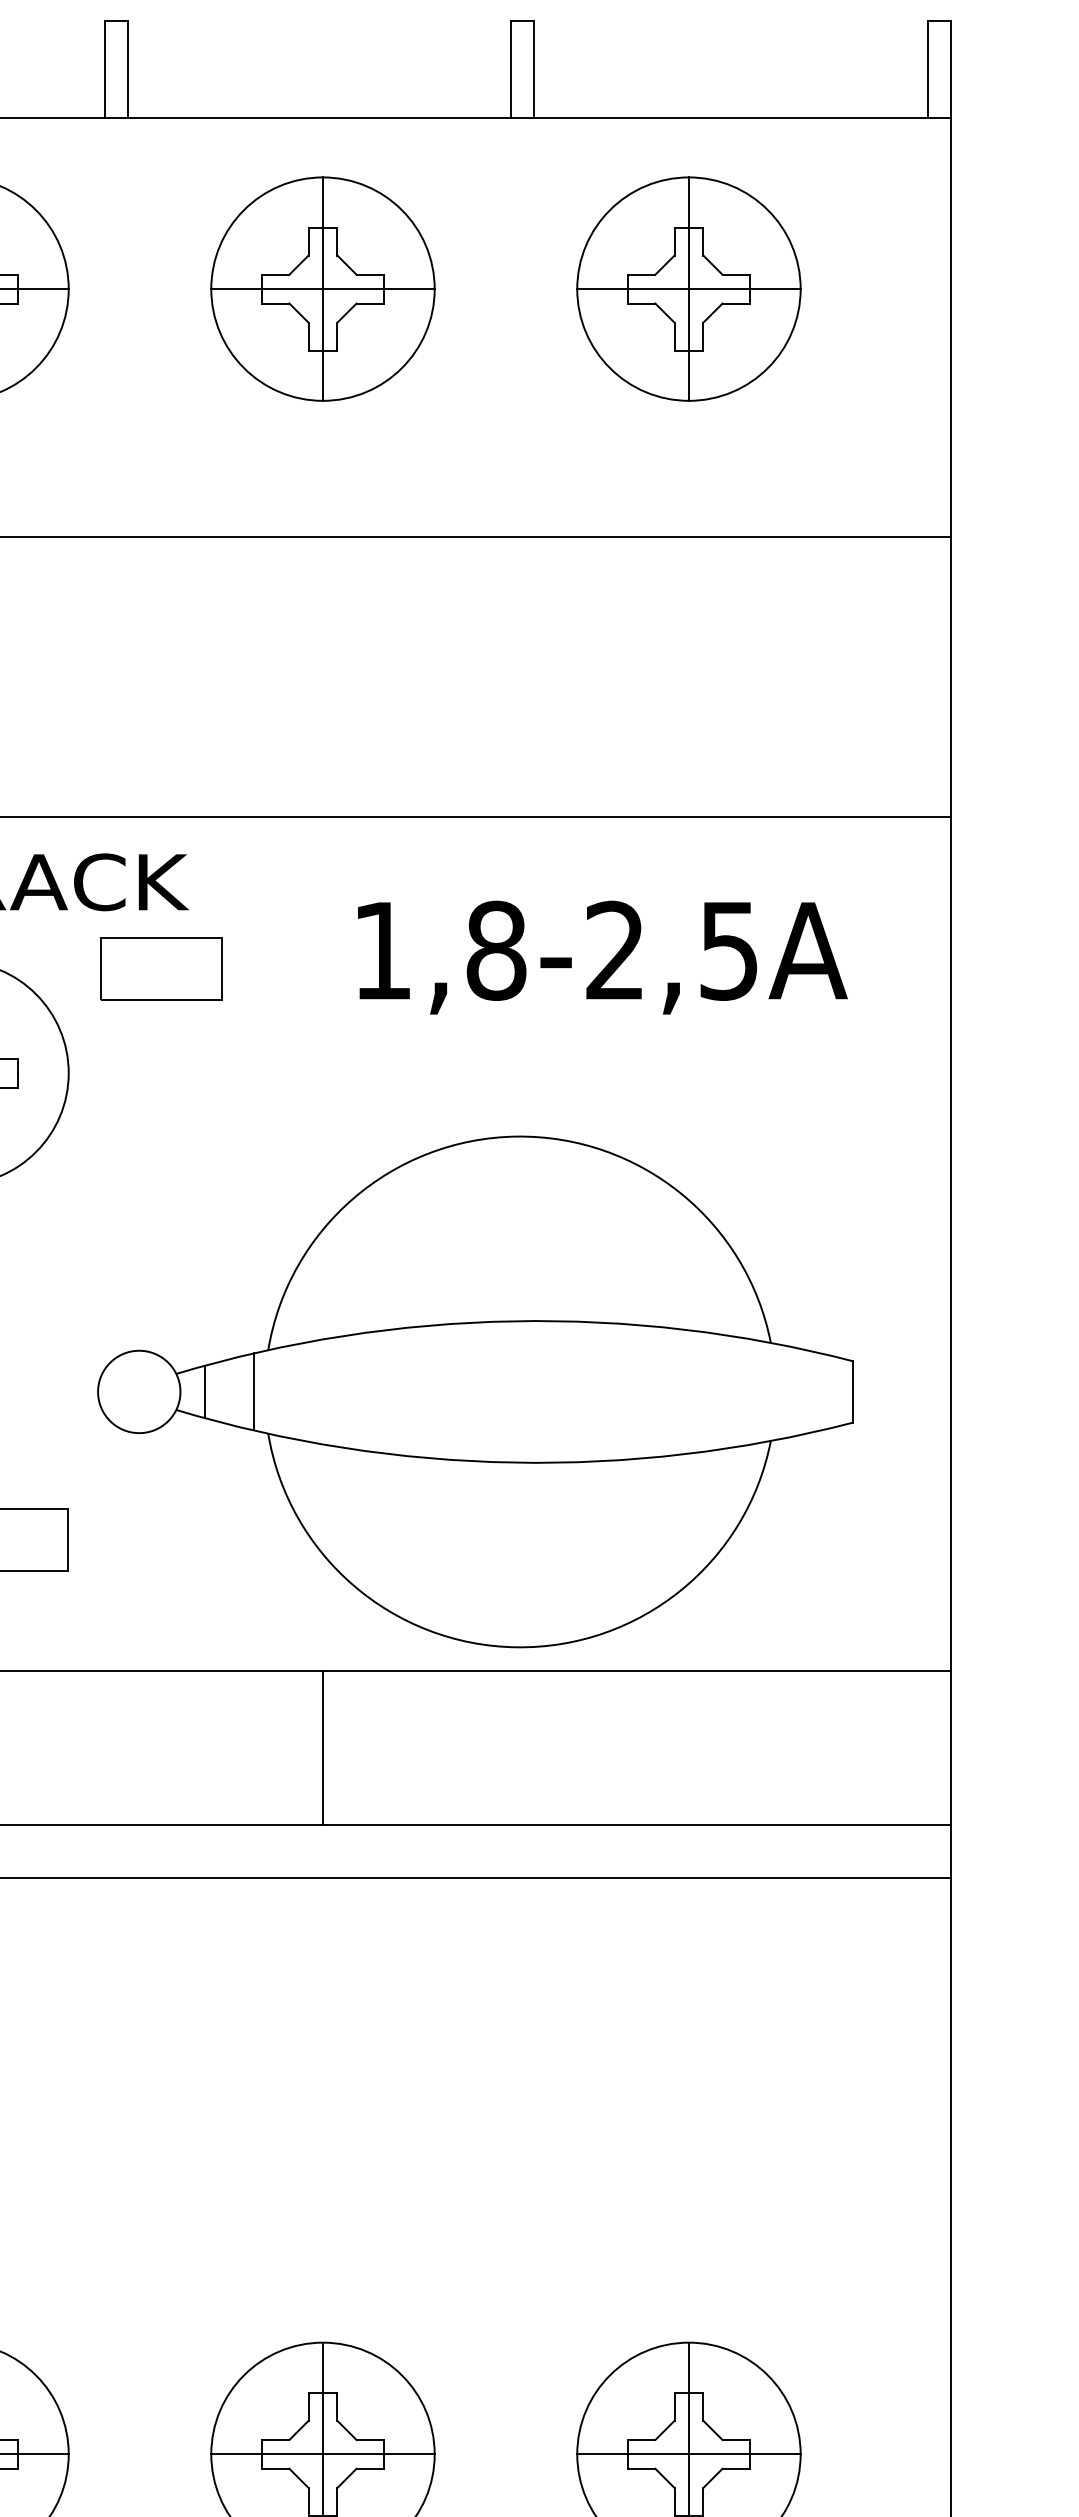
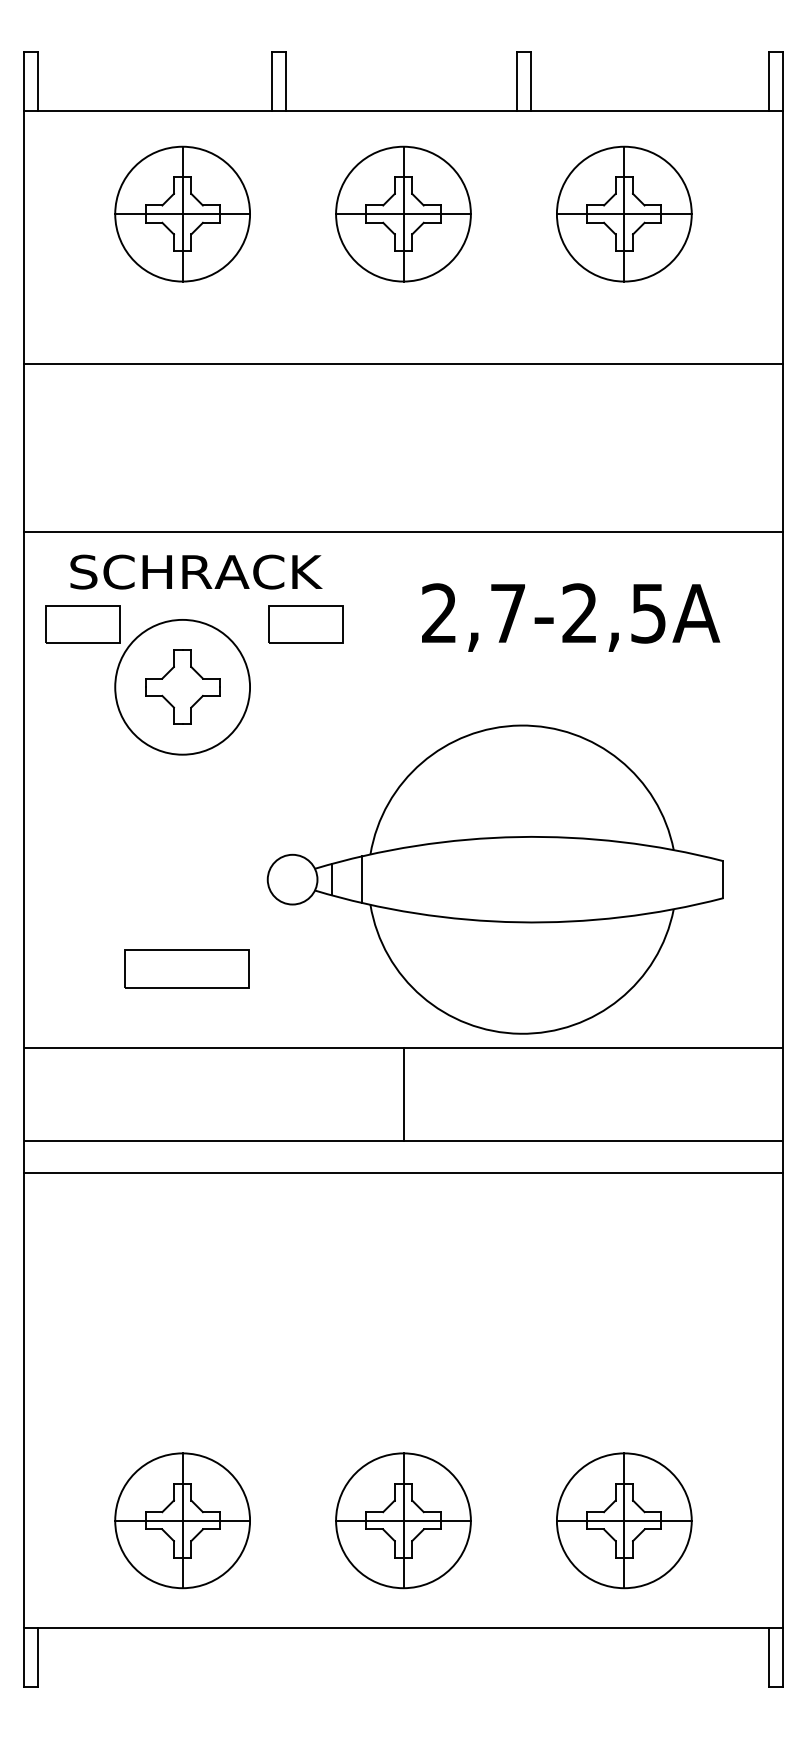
text: (440, 950) -> (474, 613), 1,8-2,5A -> 2,7-2,5A

